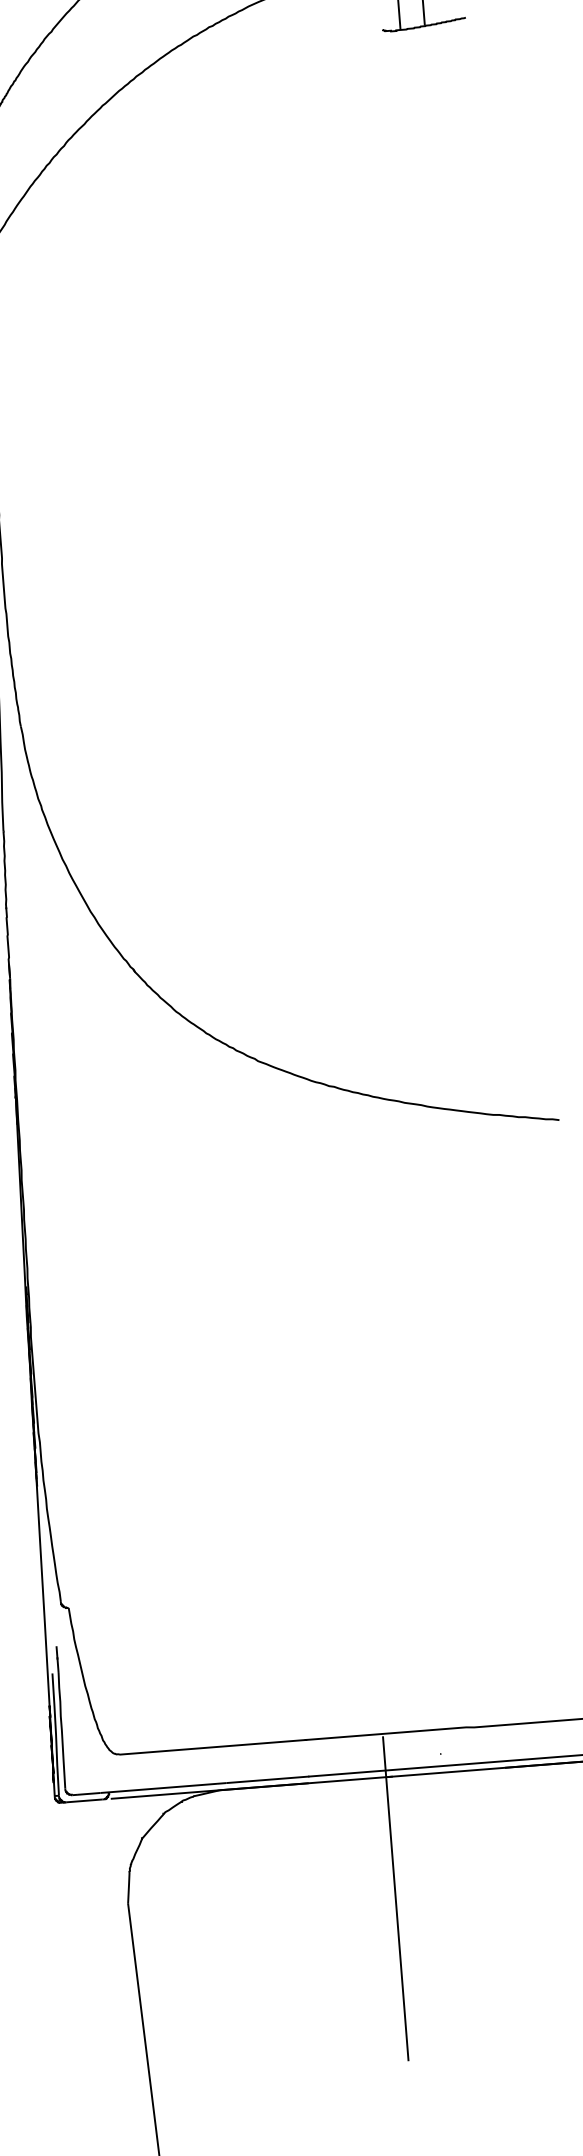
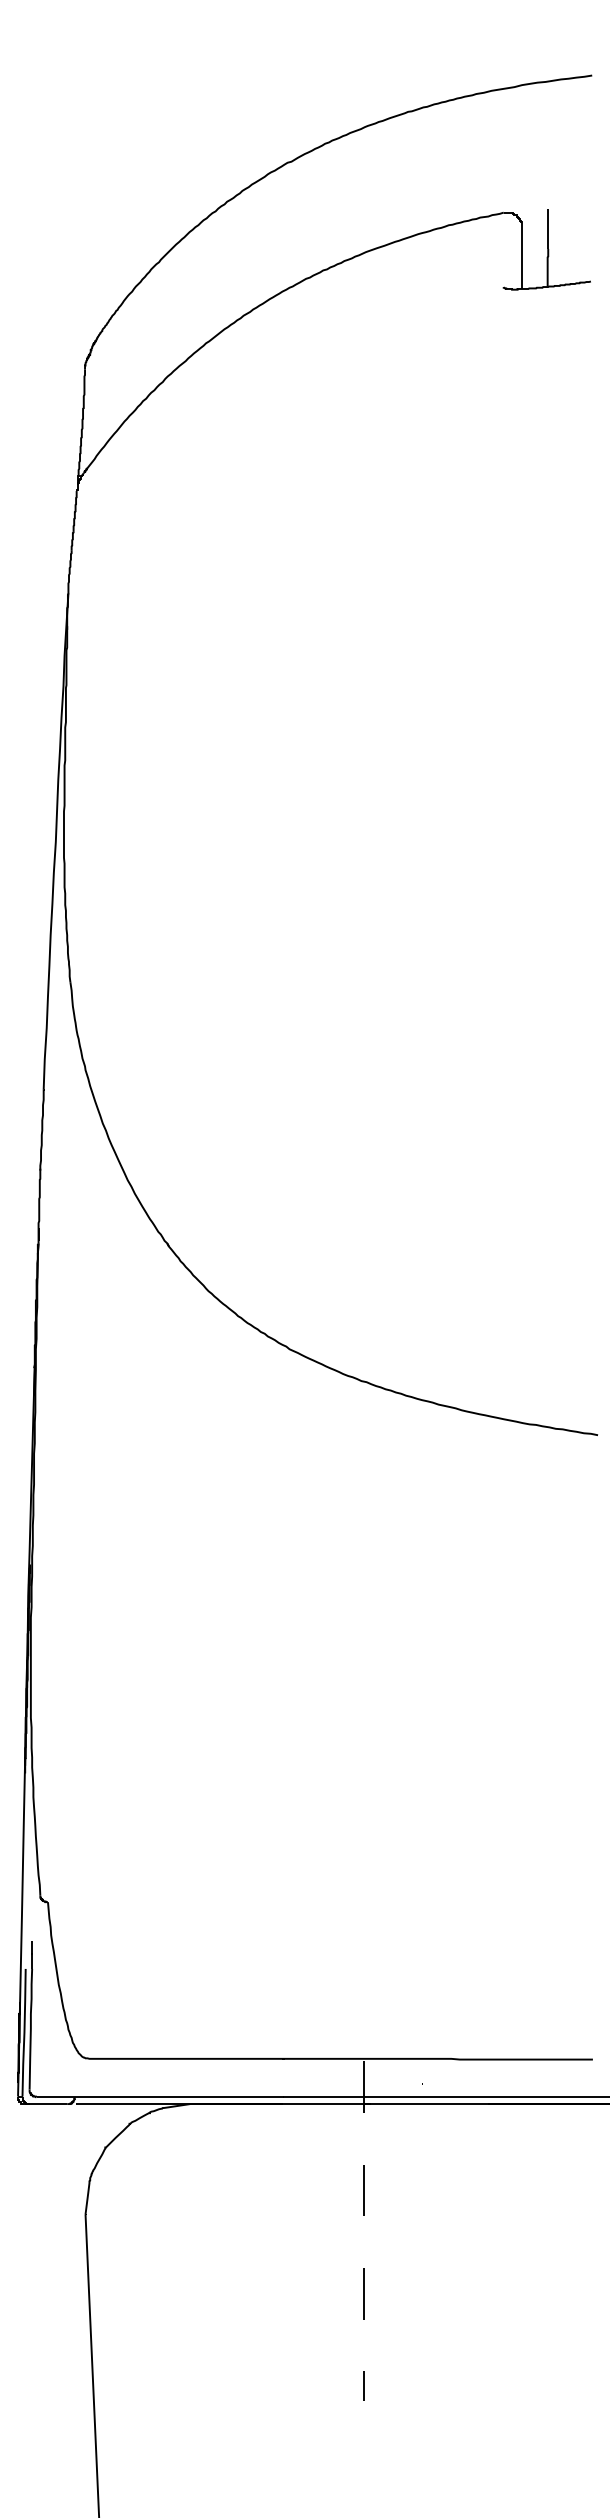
line: (396, 1898) -> (364, 2231), solid -> dashed

